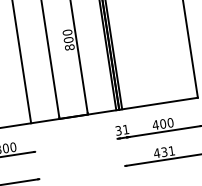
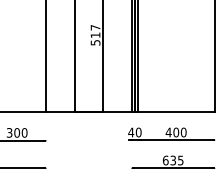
text: (68, 39) -> (95, 34), 800 -> 517
text: (121, 130) -> (134, 132), 31 -> 40
text: (163, 152) -> (172, 160), 431 -> 635

